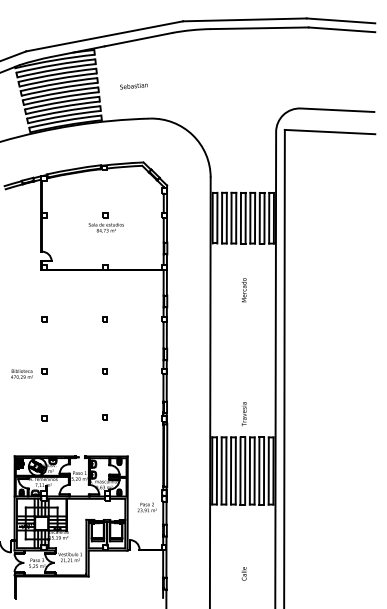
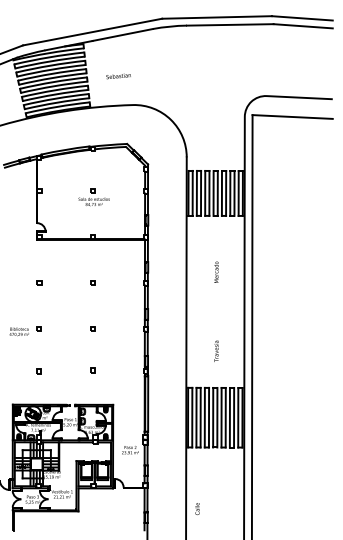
text: (244, 289) -> (216, 271), moved
text: (244, 413) -> (216, 350), moved
text: (244, 573) -> (197, 508), moved

